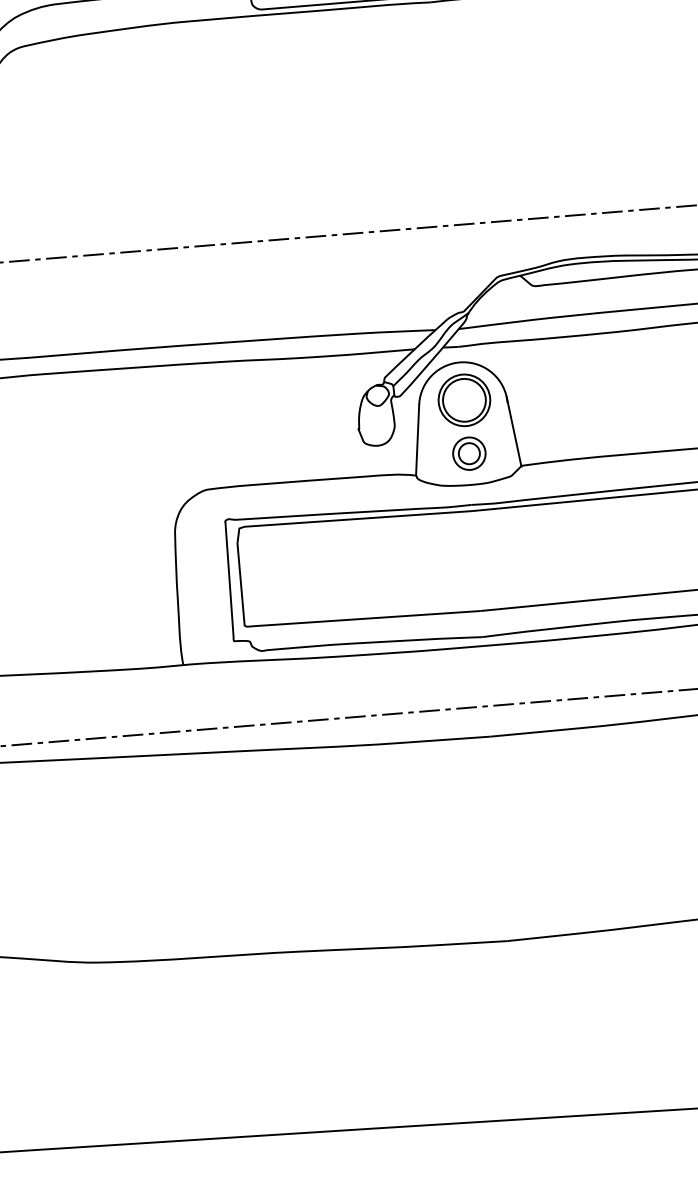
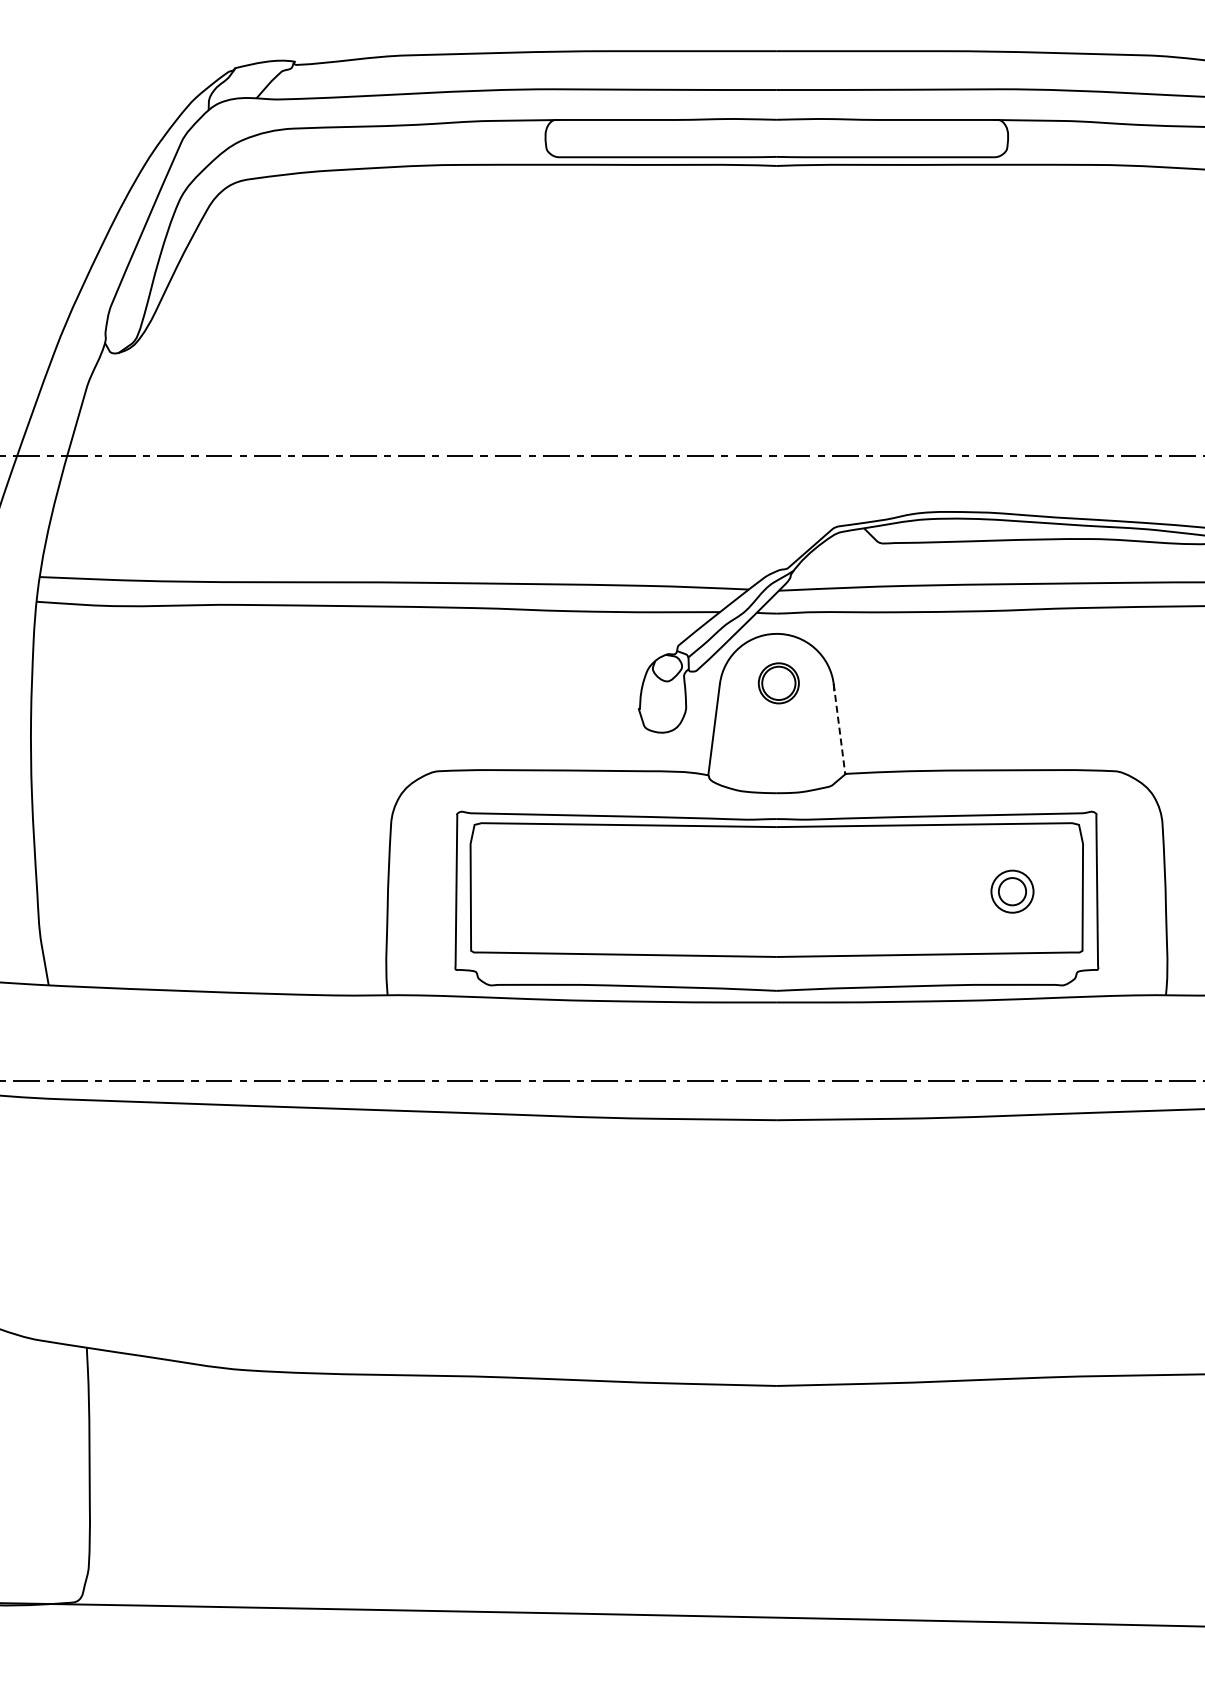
part: (464, 400) -> (778, 683), size x0.6
line: (514, 432) -> (839, 729), solid -> dashed
part: (469, 453) -> (1012, 891), moved

